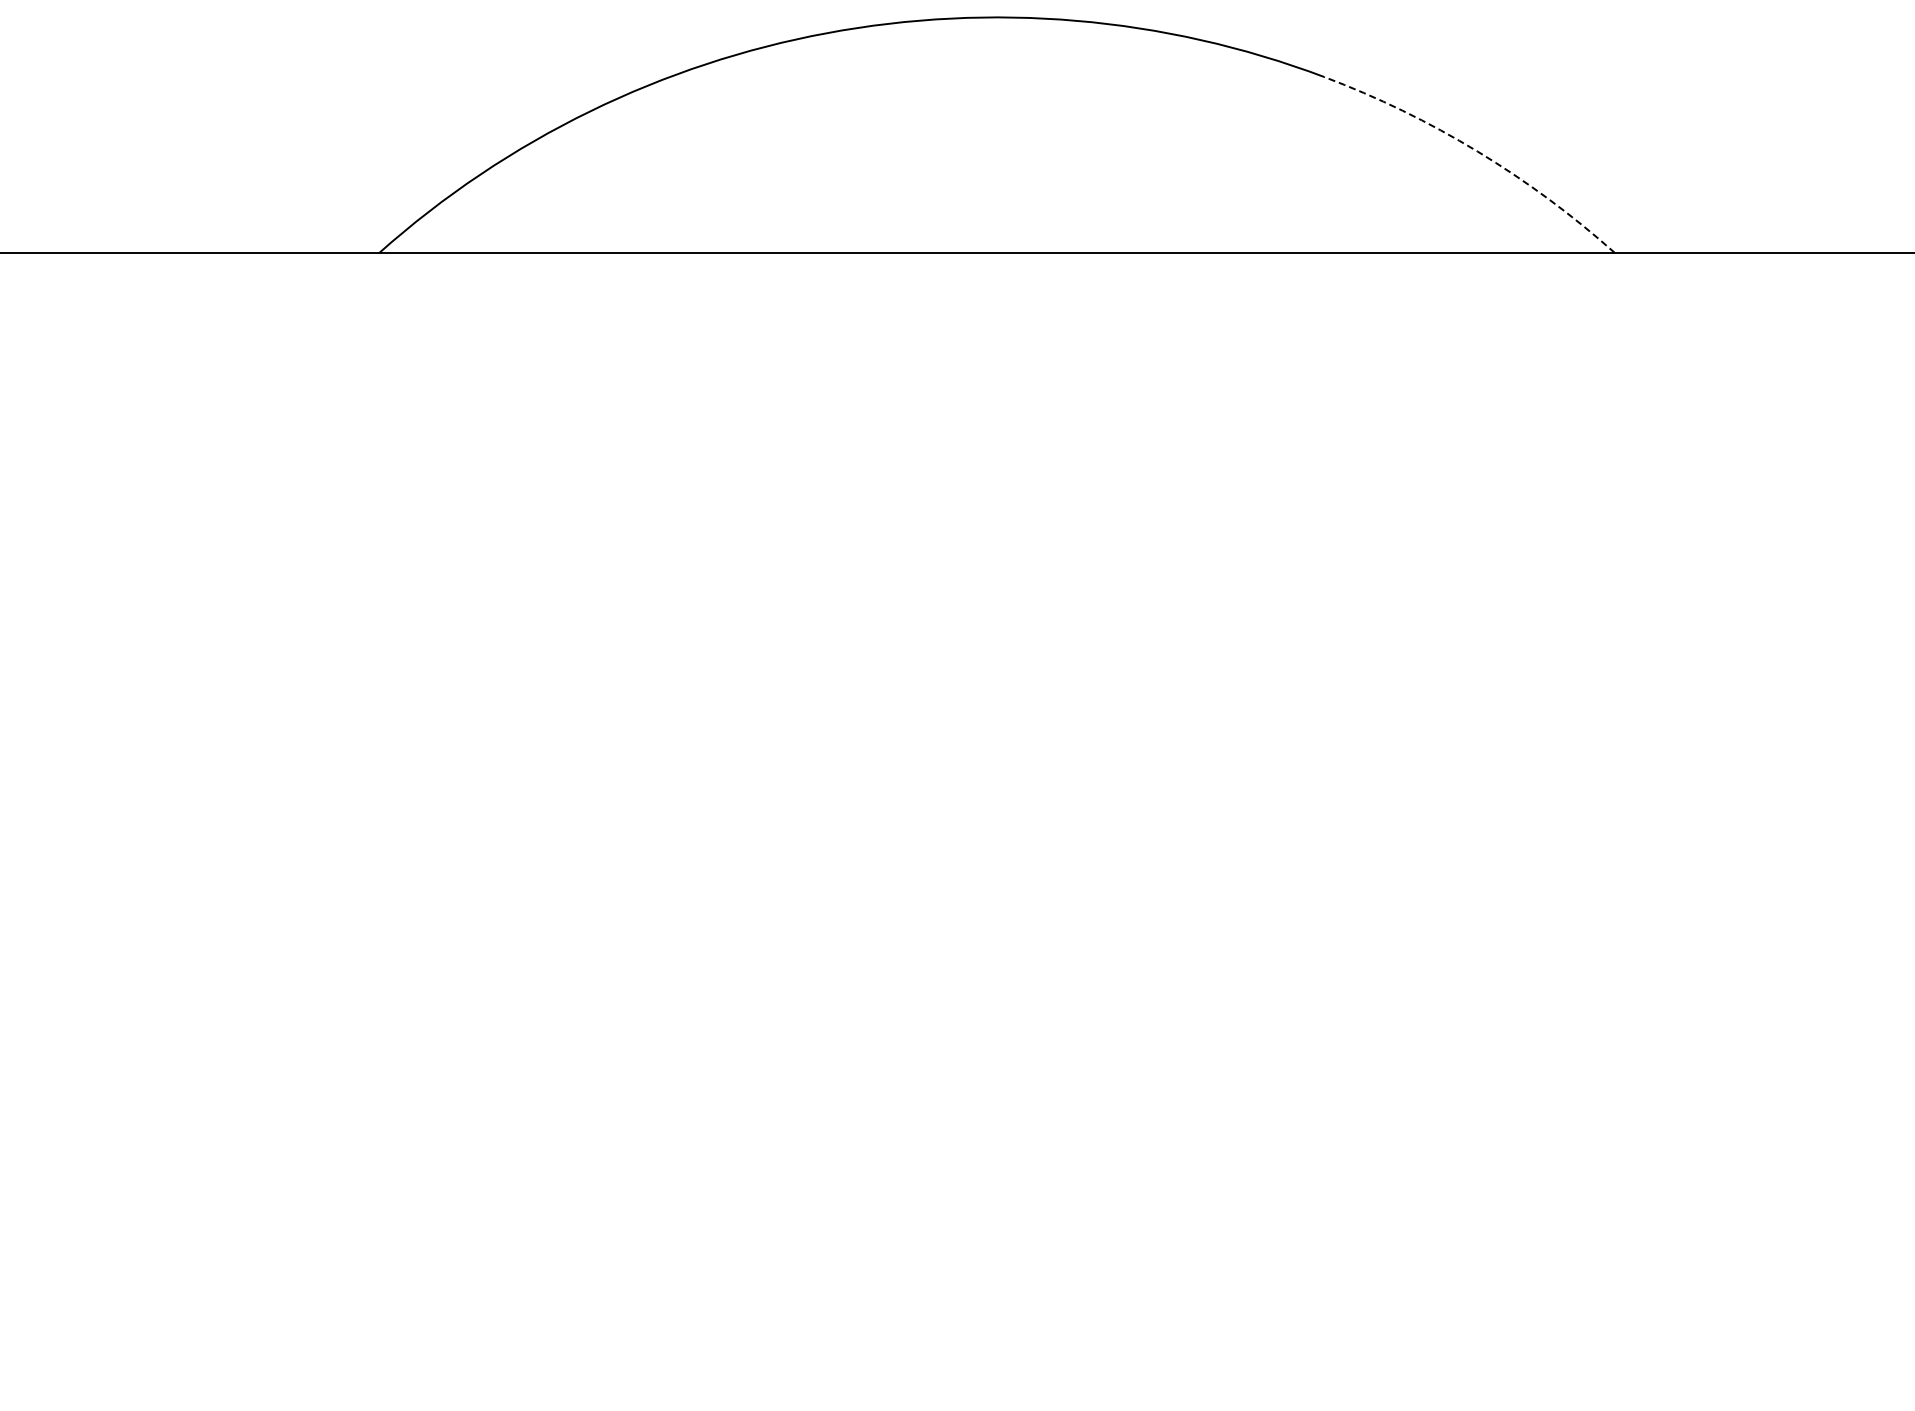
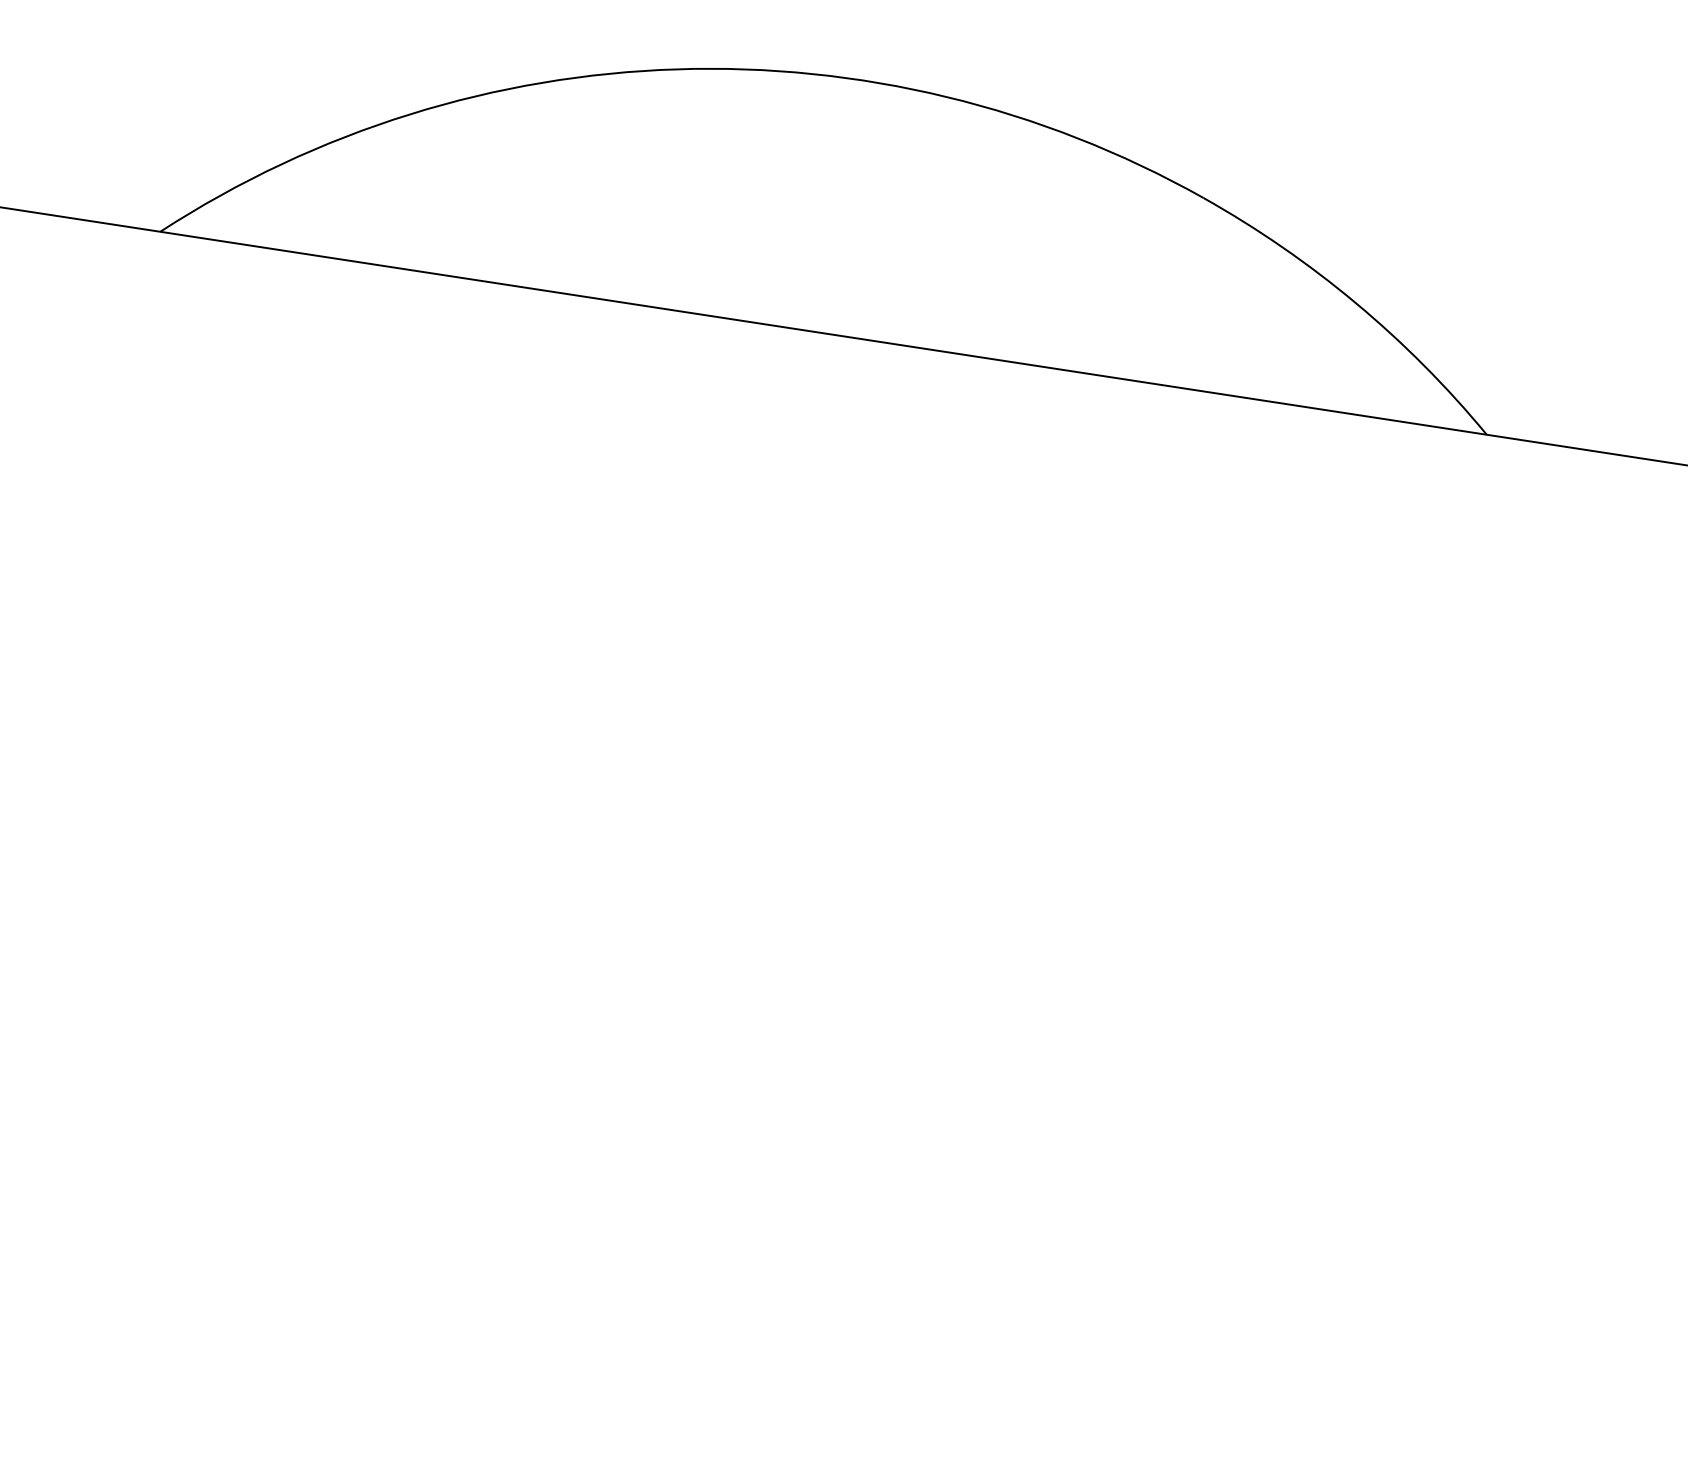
arc: (1477, 151) -> (1355, 303), dashed -> solid

